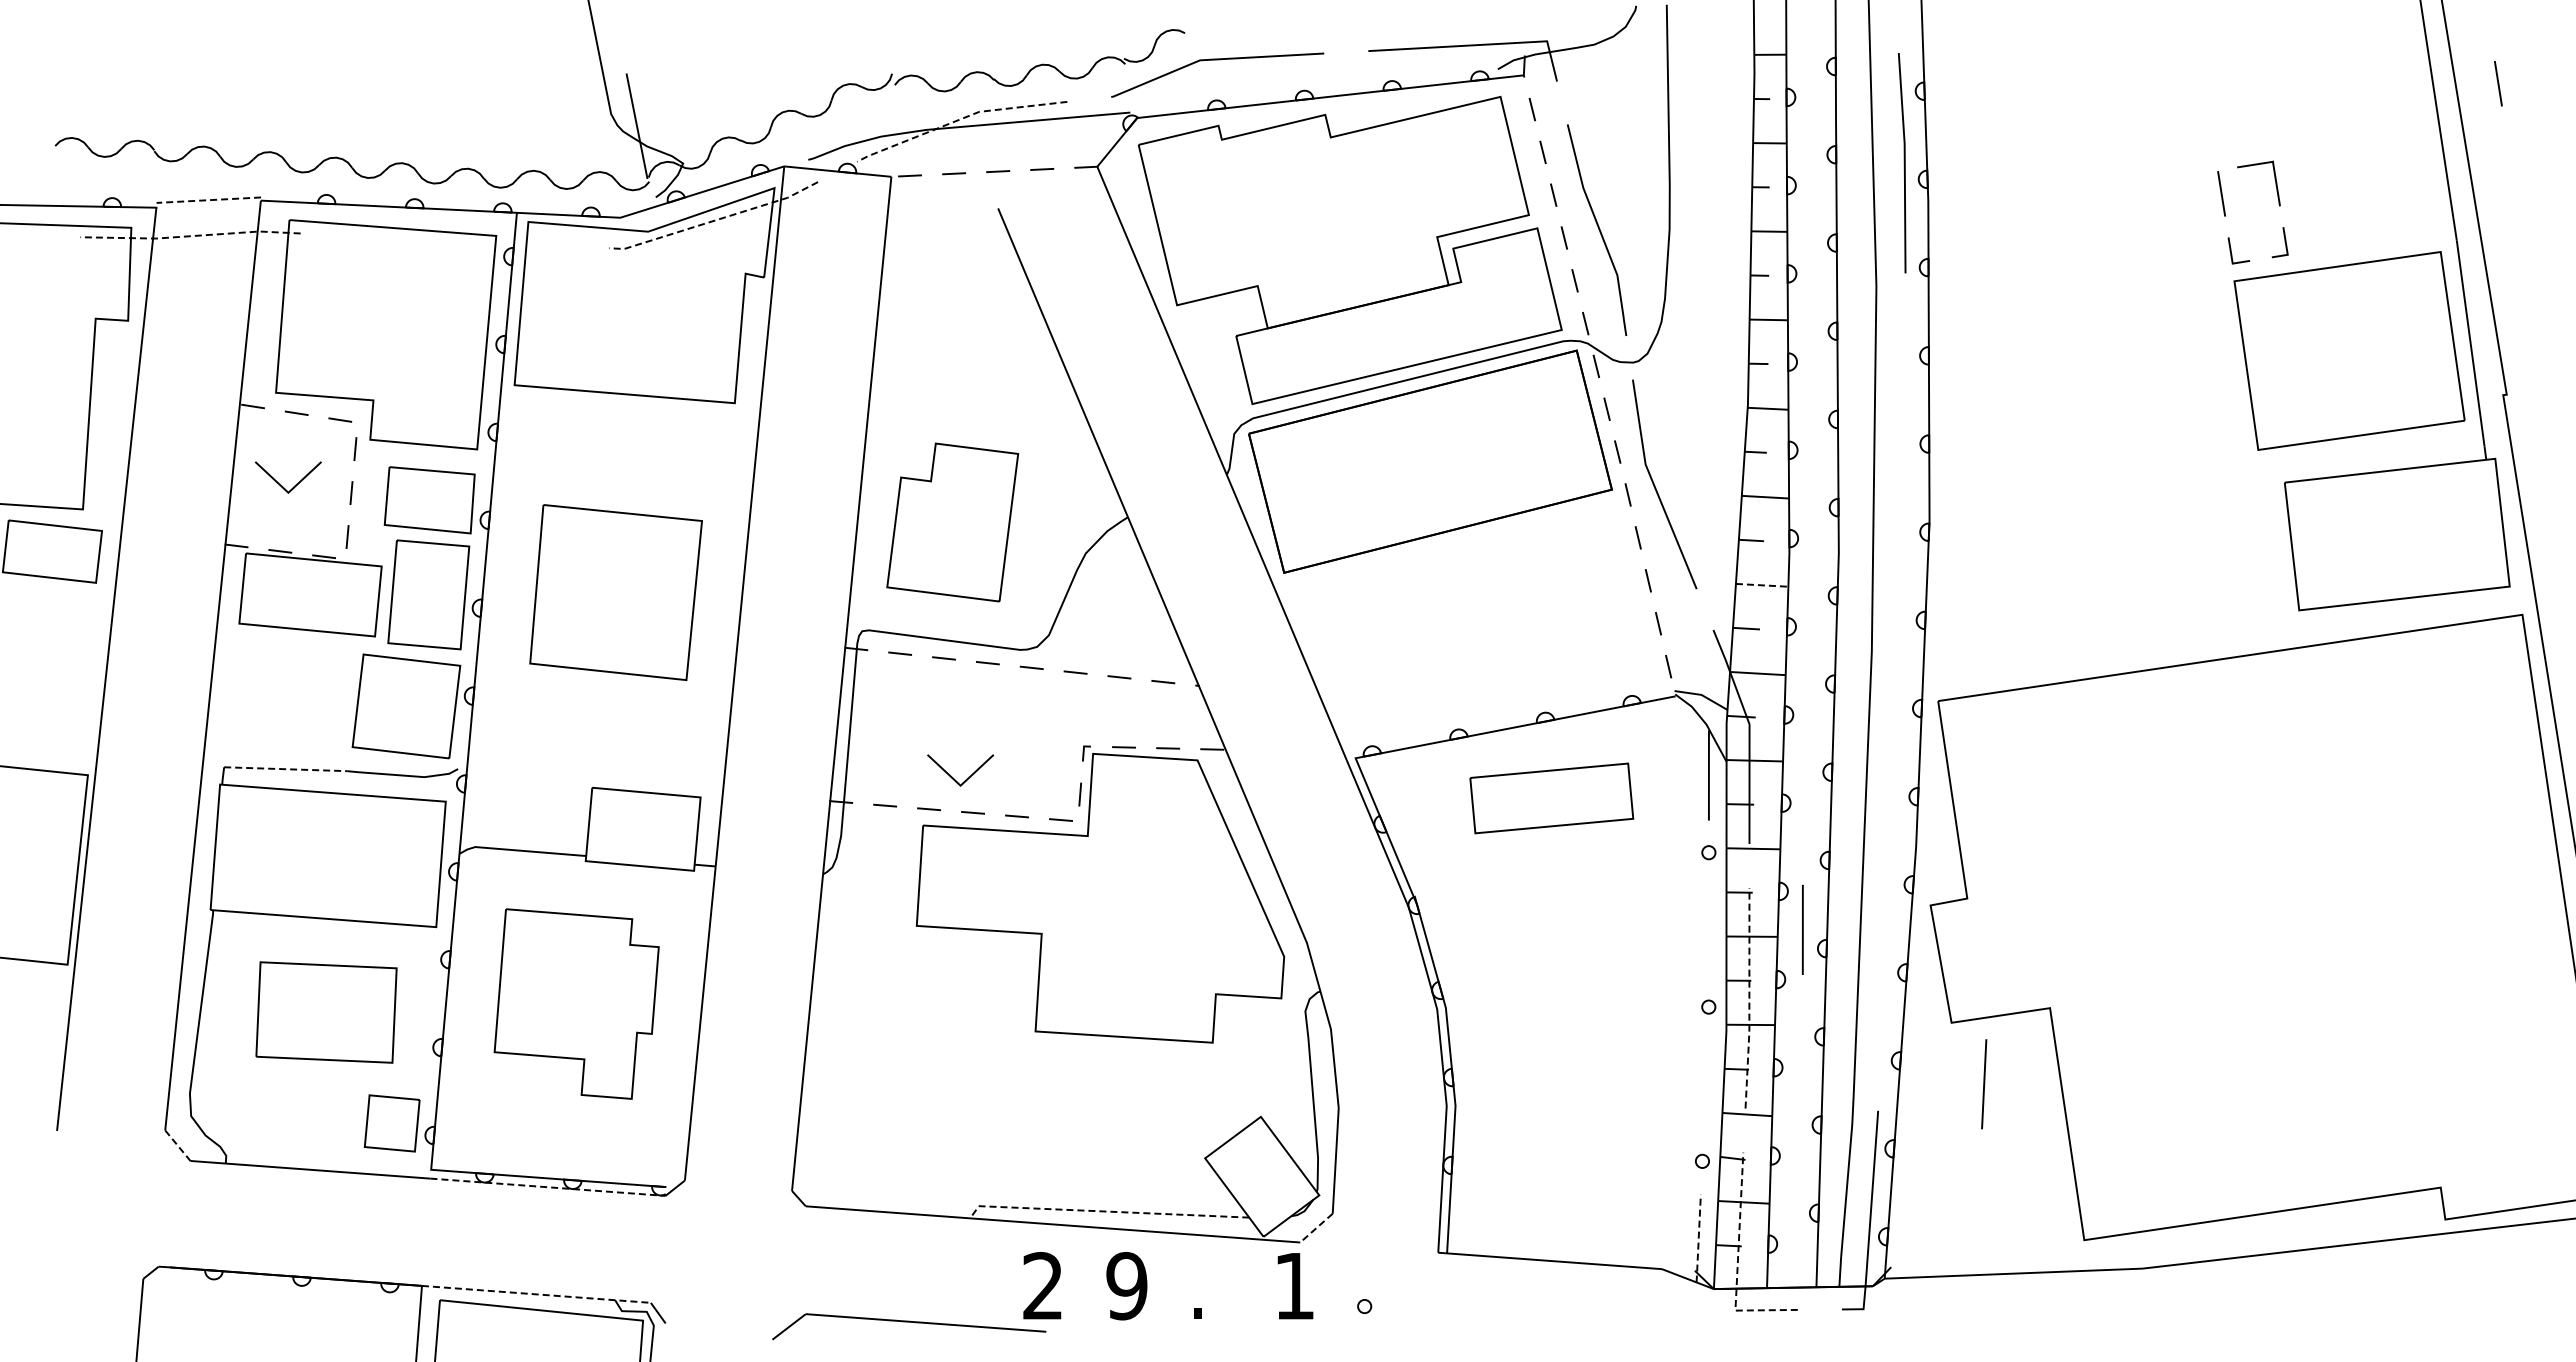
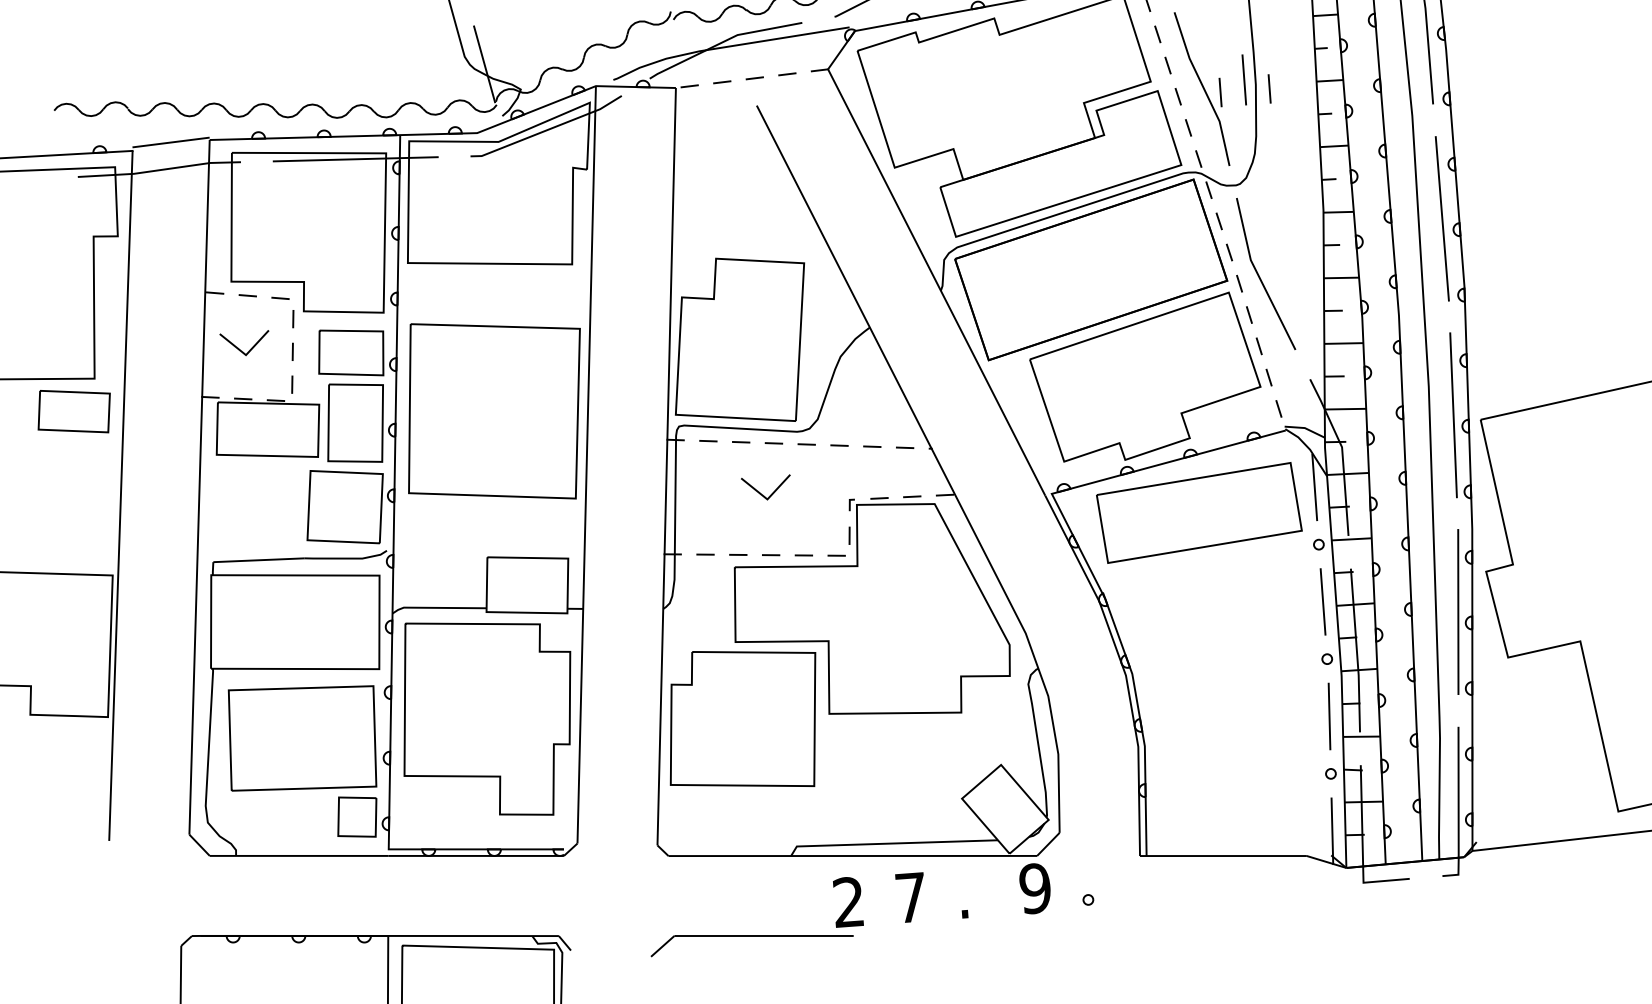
line: (958, 120) -> (722, 42), dashed -> solid
line: (208, 200) -> (170, 142), dashed -> solid
line: (714, 220) -> (547, 130), dashed -> solid
line: (1654, 221) -> (1244, 79), added
line: (190, 236) -> (159, 170), dashed -> solid
line: (1621, 236) -> (1220, 92), added
line: (1687, 236) -> (1269, 88), added
line: (454, 240) -> (355, 159), added
line: (1906, 427) -> (1442, 218), added
part: (952, 522) -> (740, 341), size x1.43
line: (1762, 585) -> (1344, 343), dashed -> solid
part: (615, 592) -> (493, 411), size x1.43
part: (1492, 612) -> (1145, 378), added
line: (1901, 692) -> (1453, 415), added
line: (285, 769) -> (258, 560), dashed -> solid
line: (953, 777) -> (761, 493), moved
part: (1551, 798) -> (1199, 513), size x1.67
line: (1802, 929) -> (1322, 601), moved
line: (1889, 956) -> (1458, 611), added
line: (1749, 998) -> (1356, 650), dashed -> solid
part: (576, 1003) -> (487, 718), size x1.43
part: (326, 1012) -> (302, 738), size x1.43
part: (919, 1030) -> (743, 719), added
line: (1984, 1084) -> (1329, 716), moved
line: (177, 1145) -> (199, 845), dashed -> solid
line: (547, 1187) -> (475, 856), dashed -> solid
line: (1105, 1211) -> (891, 843), dashed -> solid
line: (1316, 1228) -> (1048, 844), dashed -> solid
line: (1698, 1238) -> (1332, 831), dashed -> solid
line: (1737, 1262) -> (1362, 846), dashed -> solid
text: (1126, 1286) -> (910, 898), 9 -> 7
text: (1294, 1286) -> (1035, 888), 1 -> 9
line: (536, 1294) -> (473, 936), dashed -> solid

